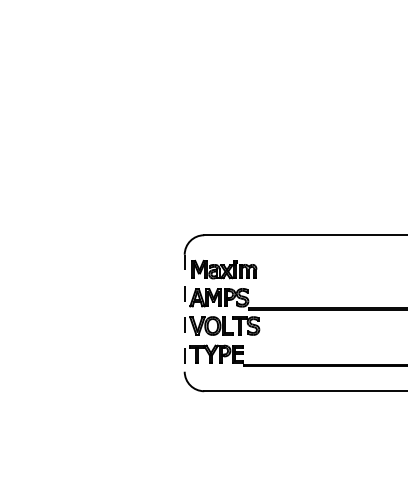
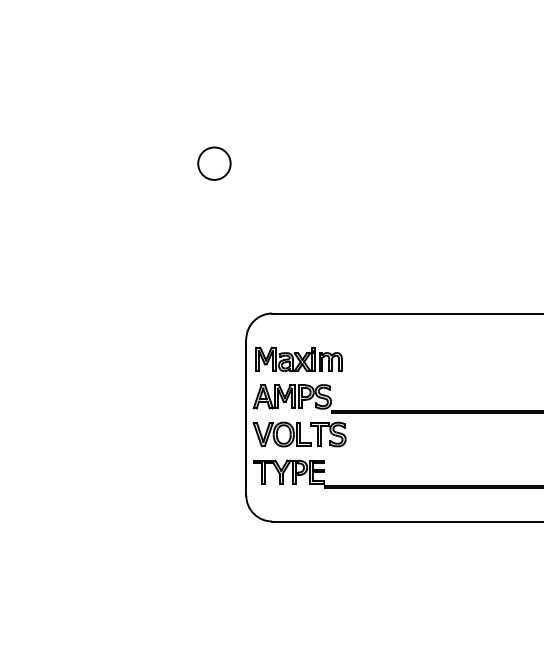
circle: (160, 122) -> (213, 163), added
line: (184, 313) -> (245, 417), dashed -> solid

